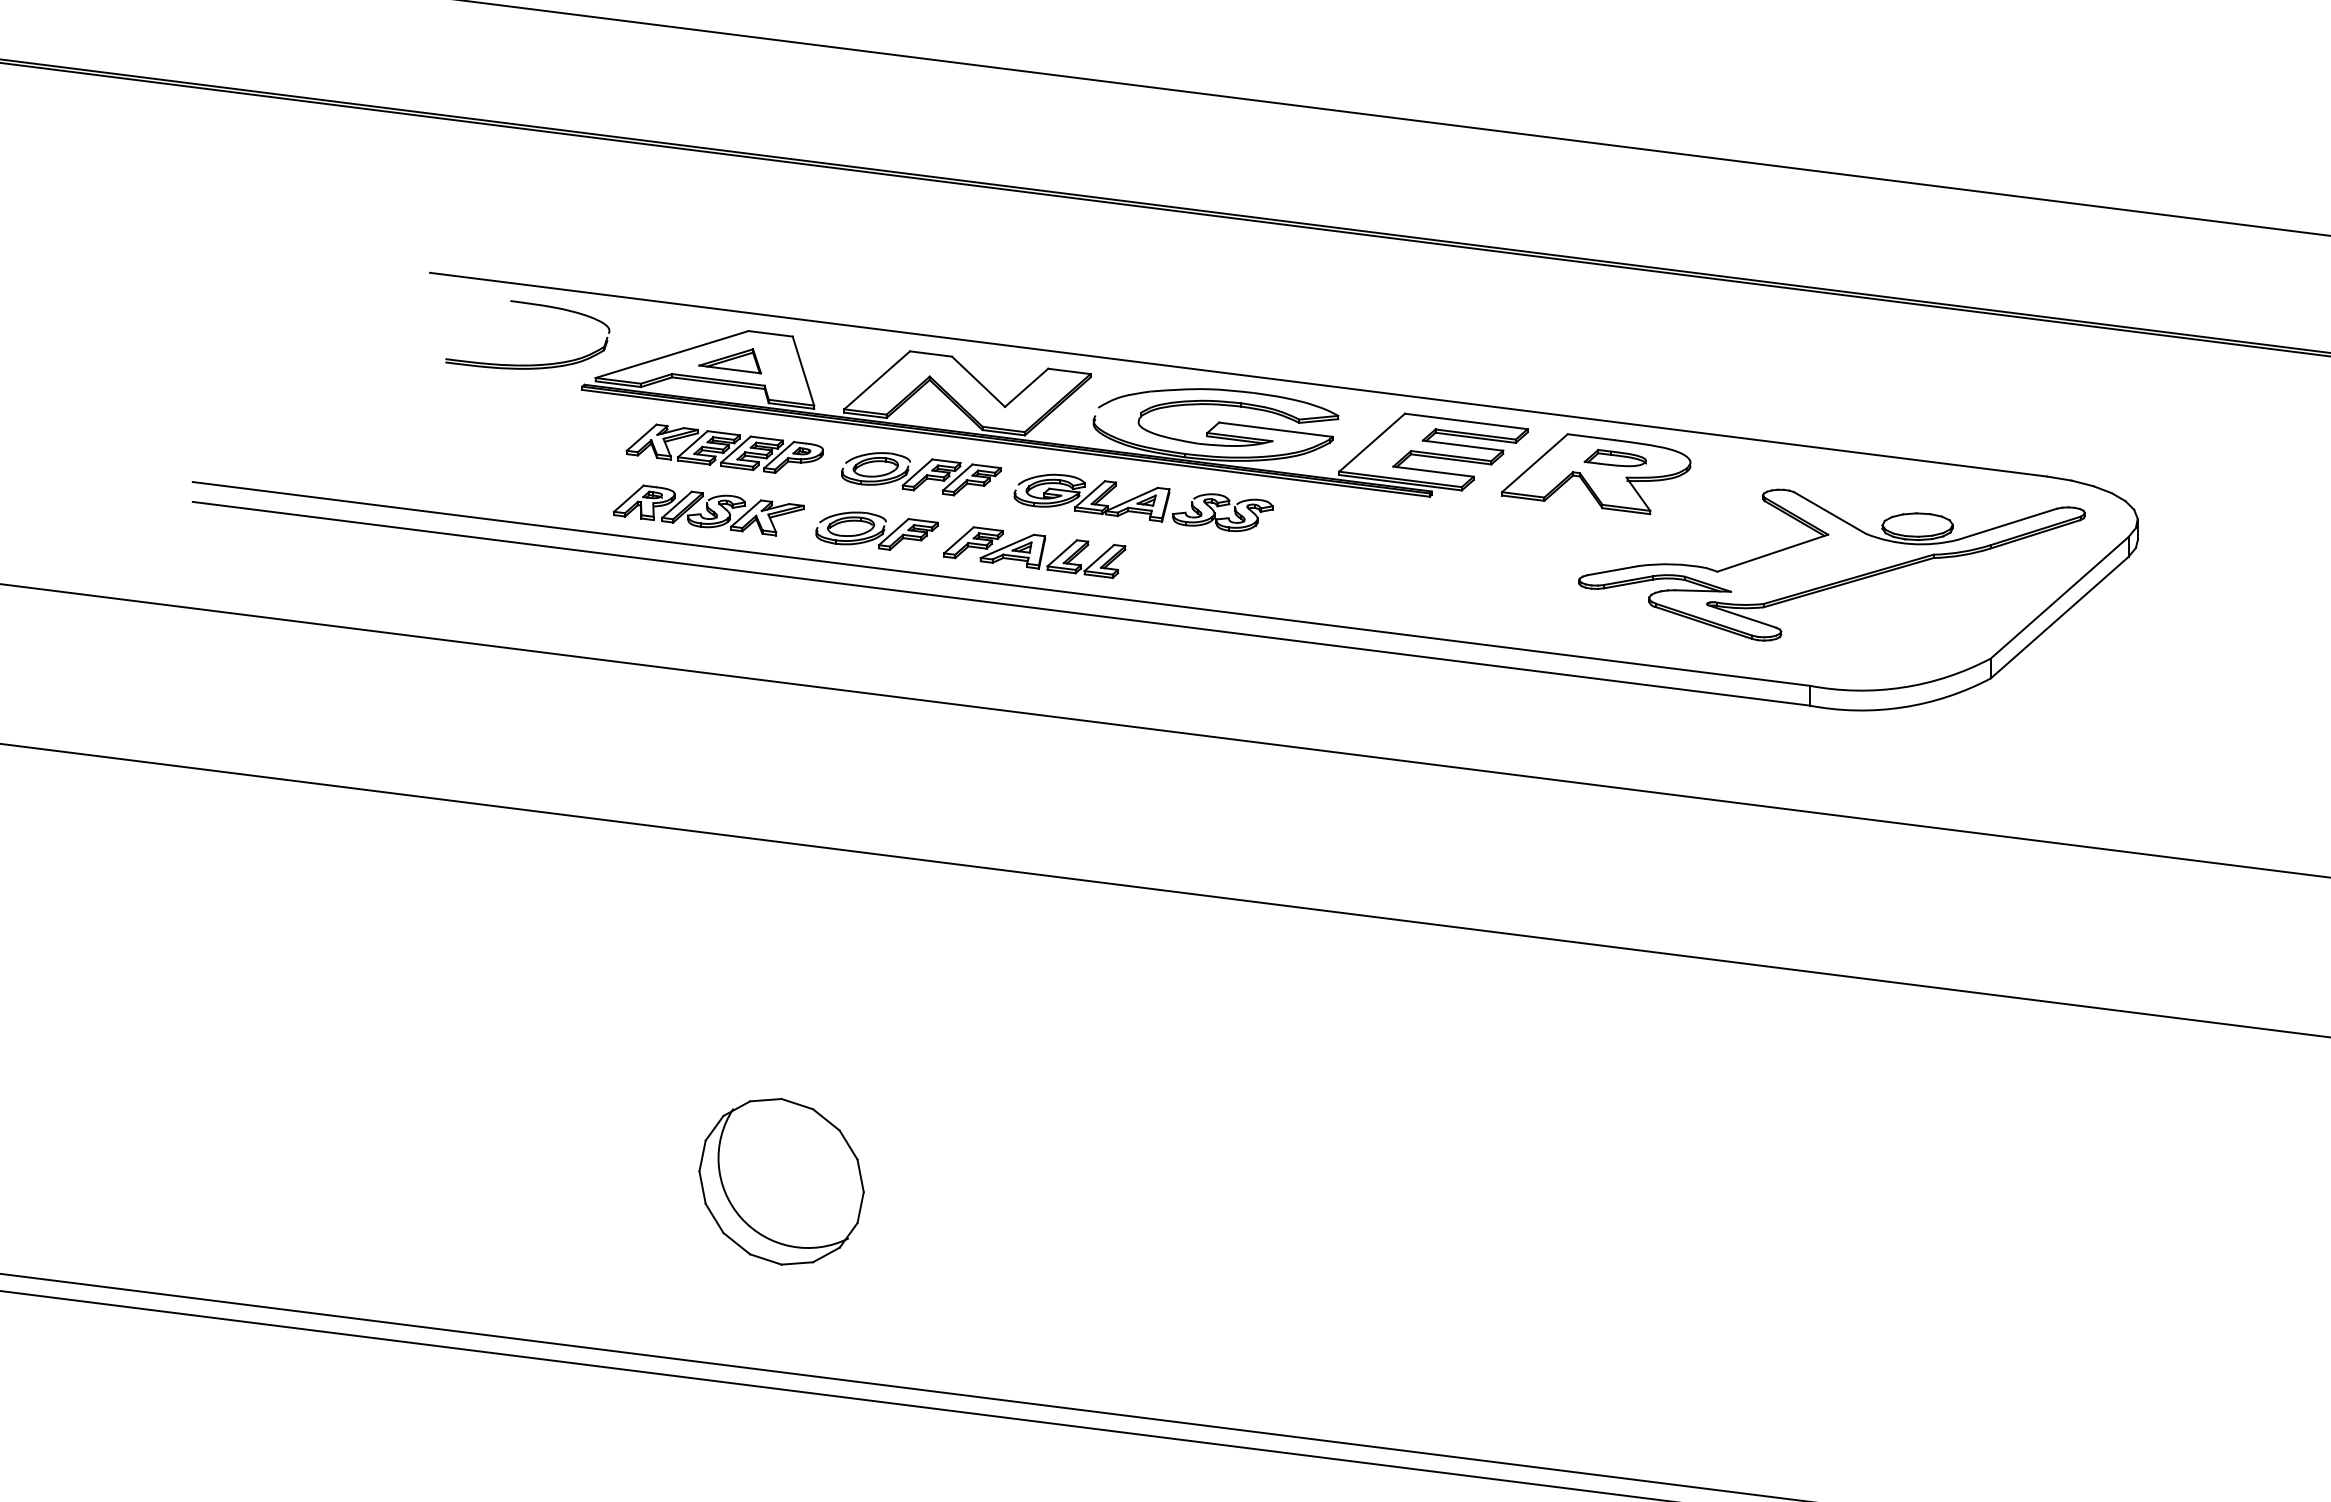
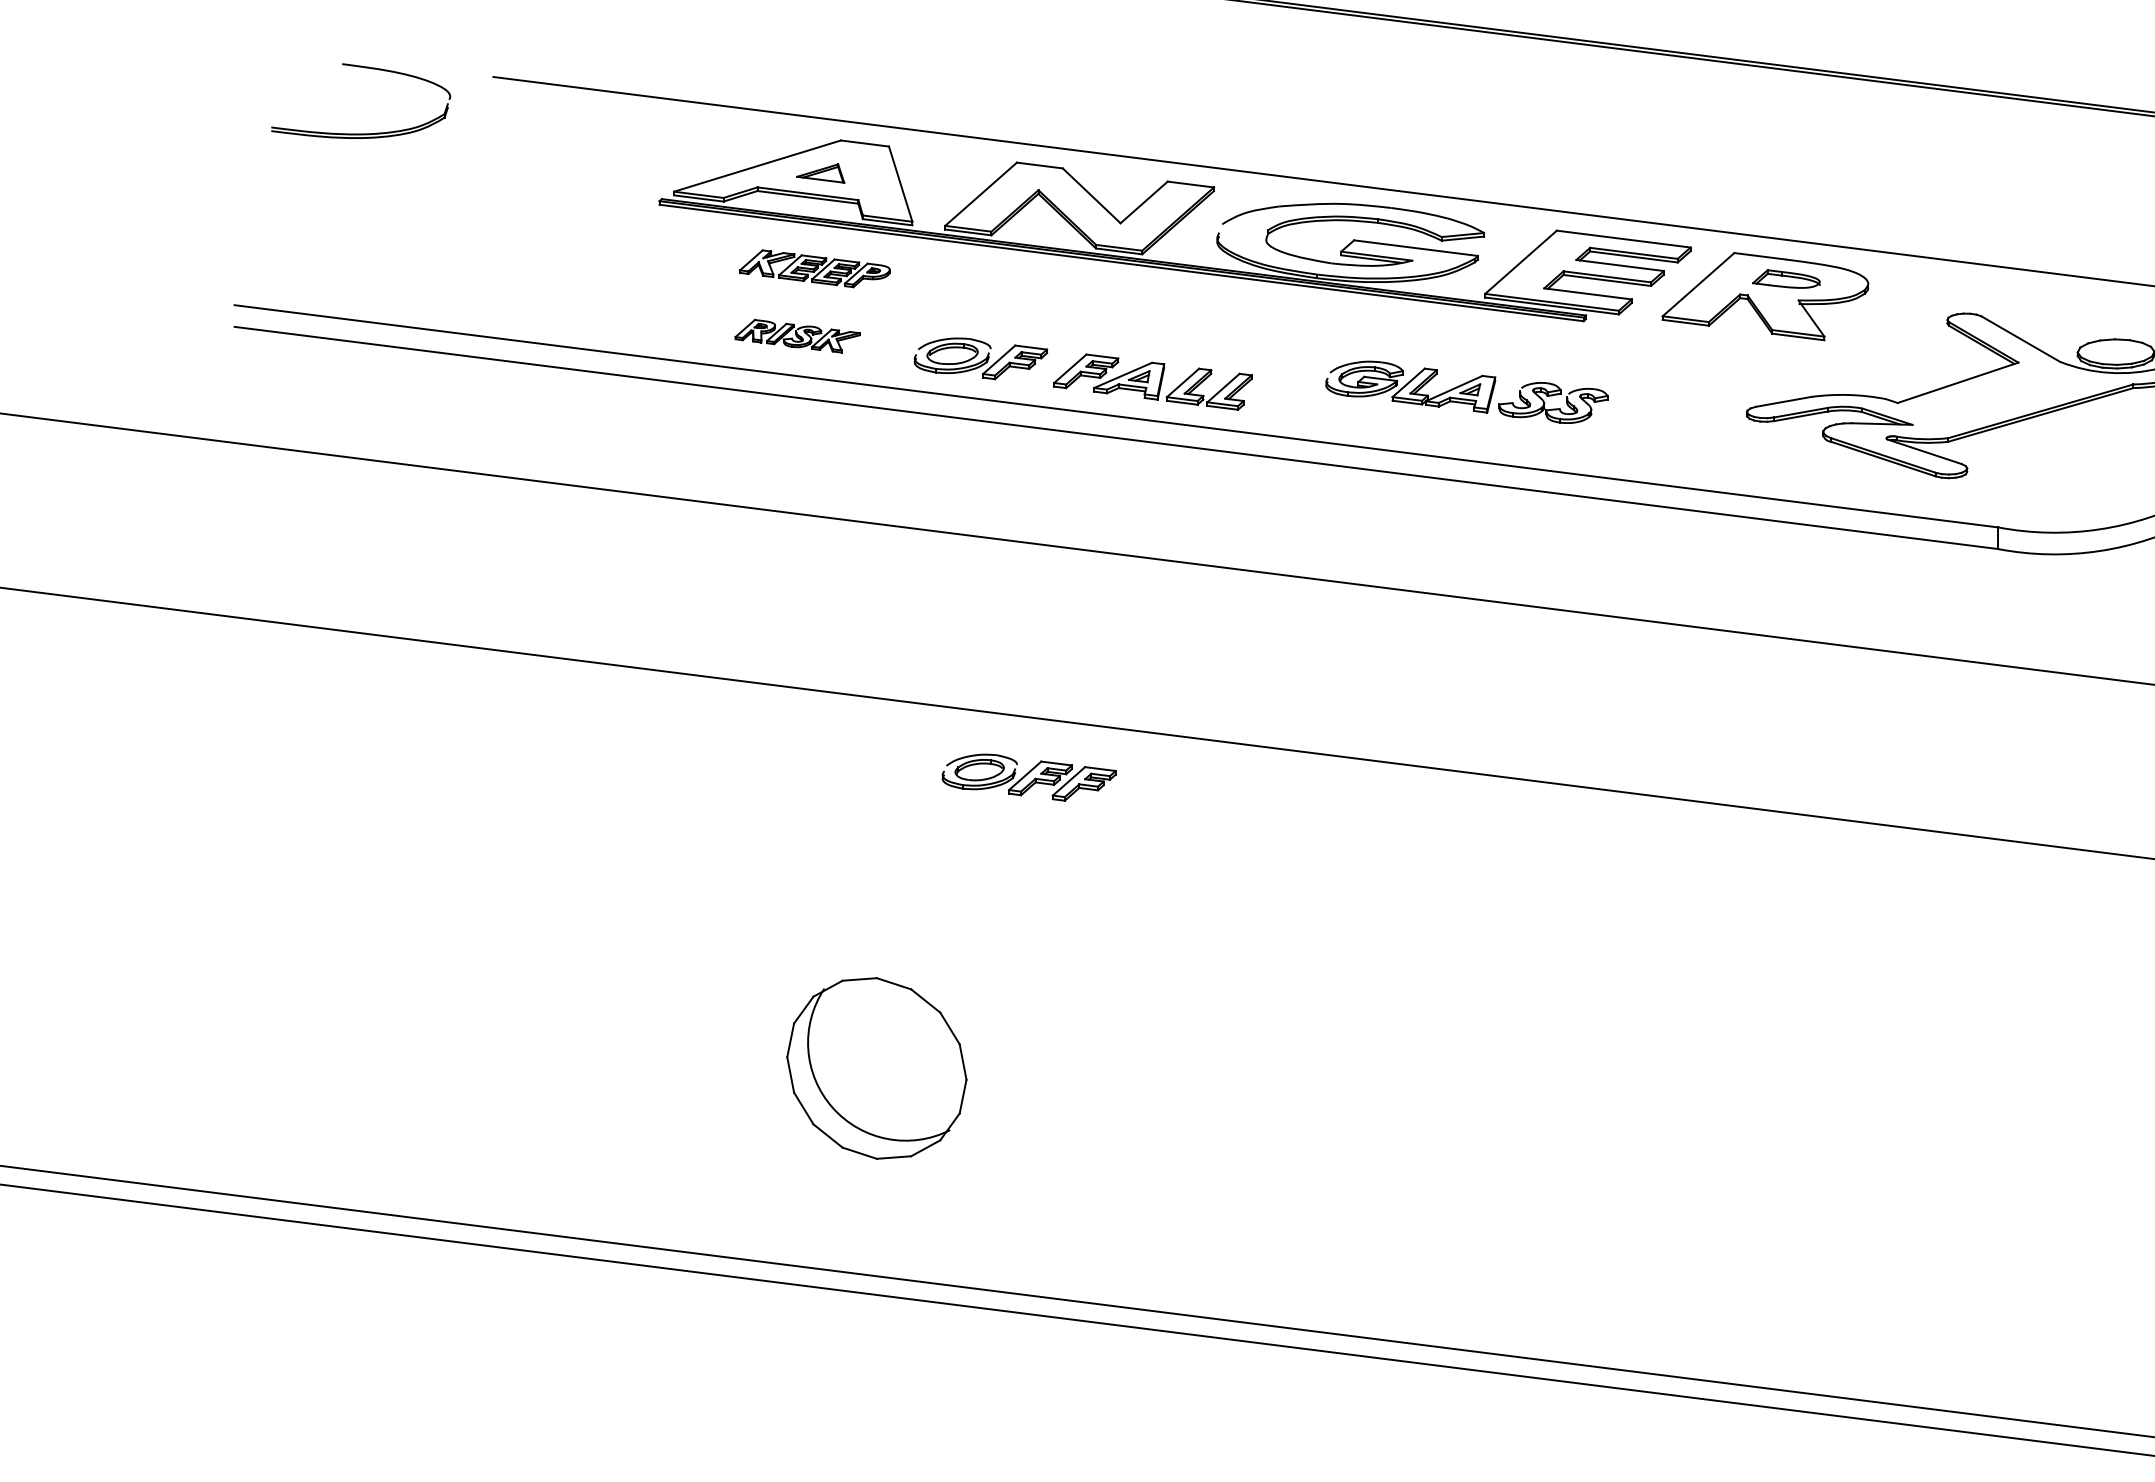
part: (533, 305) -> (367, 68), moved
part: (729, 361) -> (820, 173), size x0.7
part: (724, 448) -> (814, 268), size x0.7
part: (921, 474) -> (1029, 778), moved
part: (1143, 502) -> (1466, 391), moved
part: (708, 510) -> (797, 336), size x0.6

